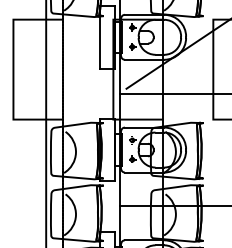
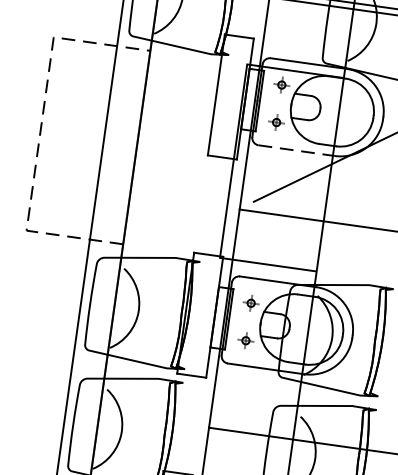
line: (144, 59) -> (296, 150), solid -> dashed
line: (13, 69) -> (40, 133), solid -> dashed

